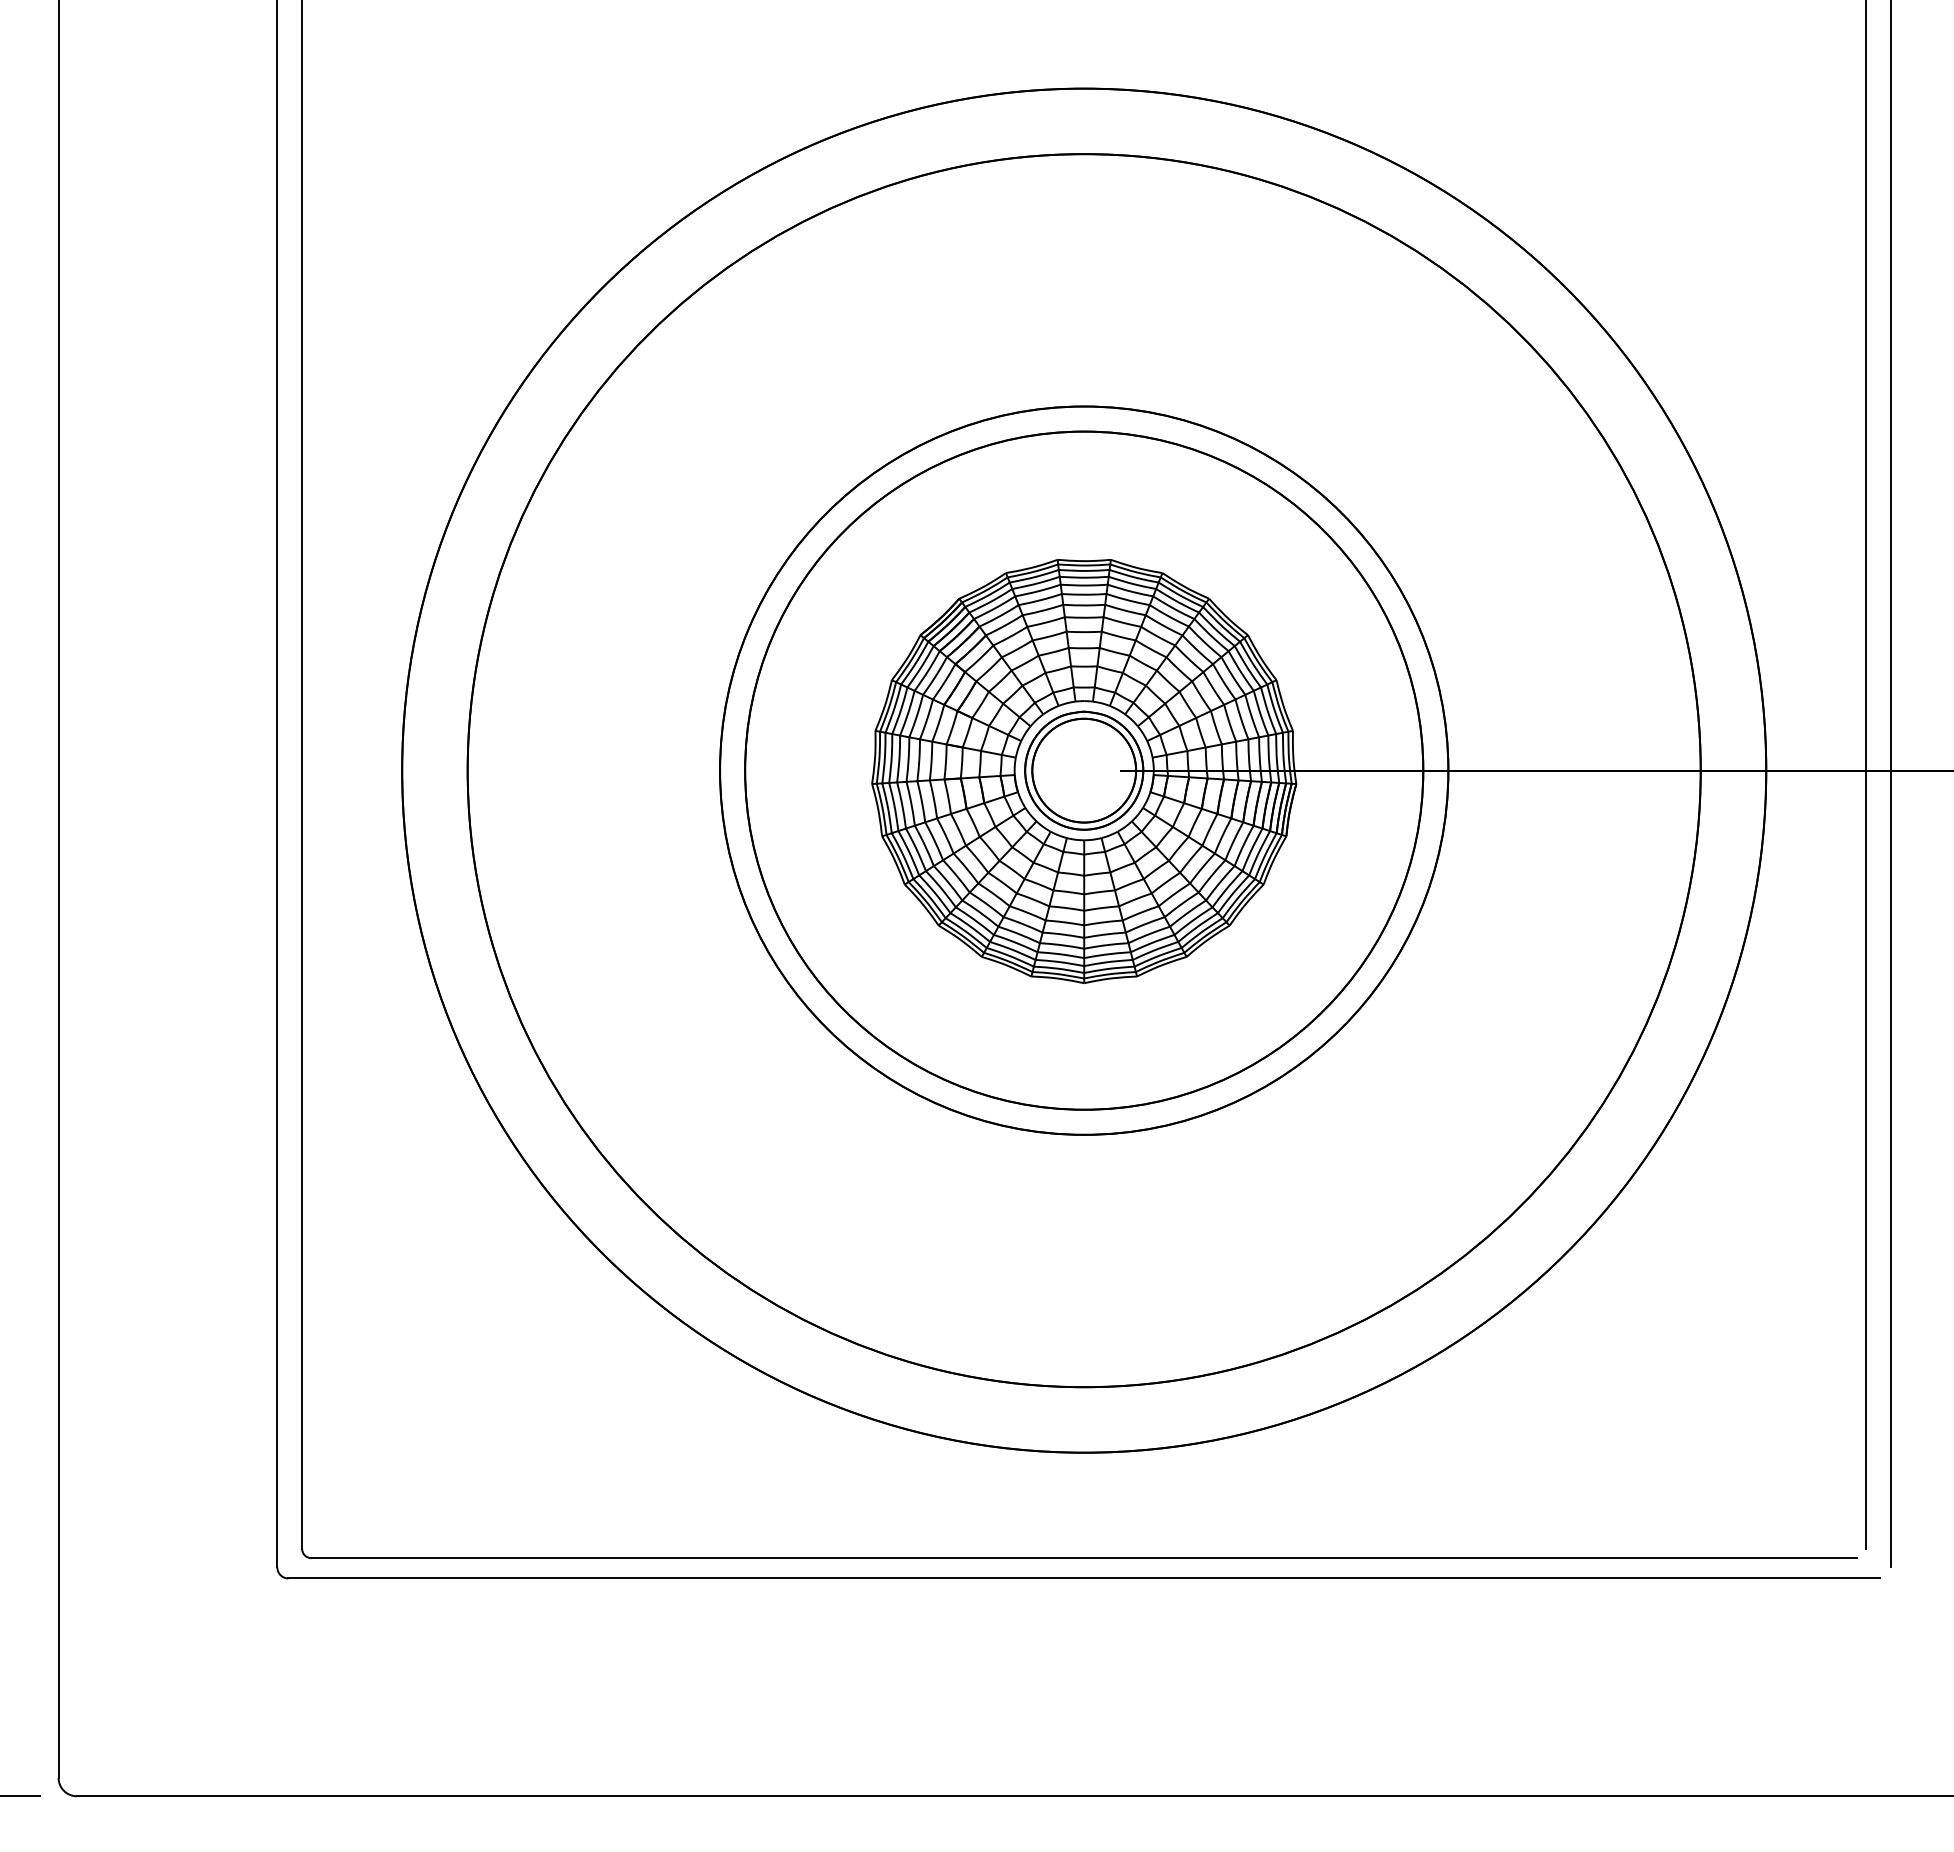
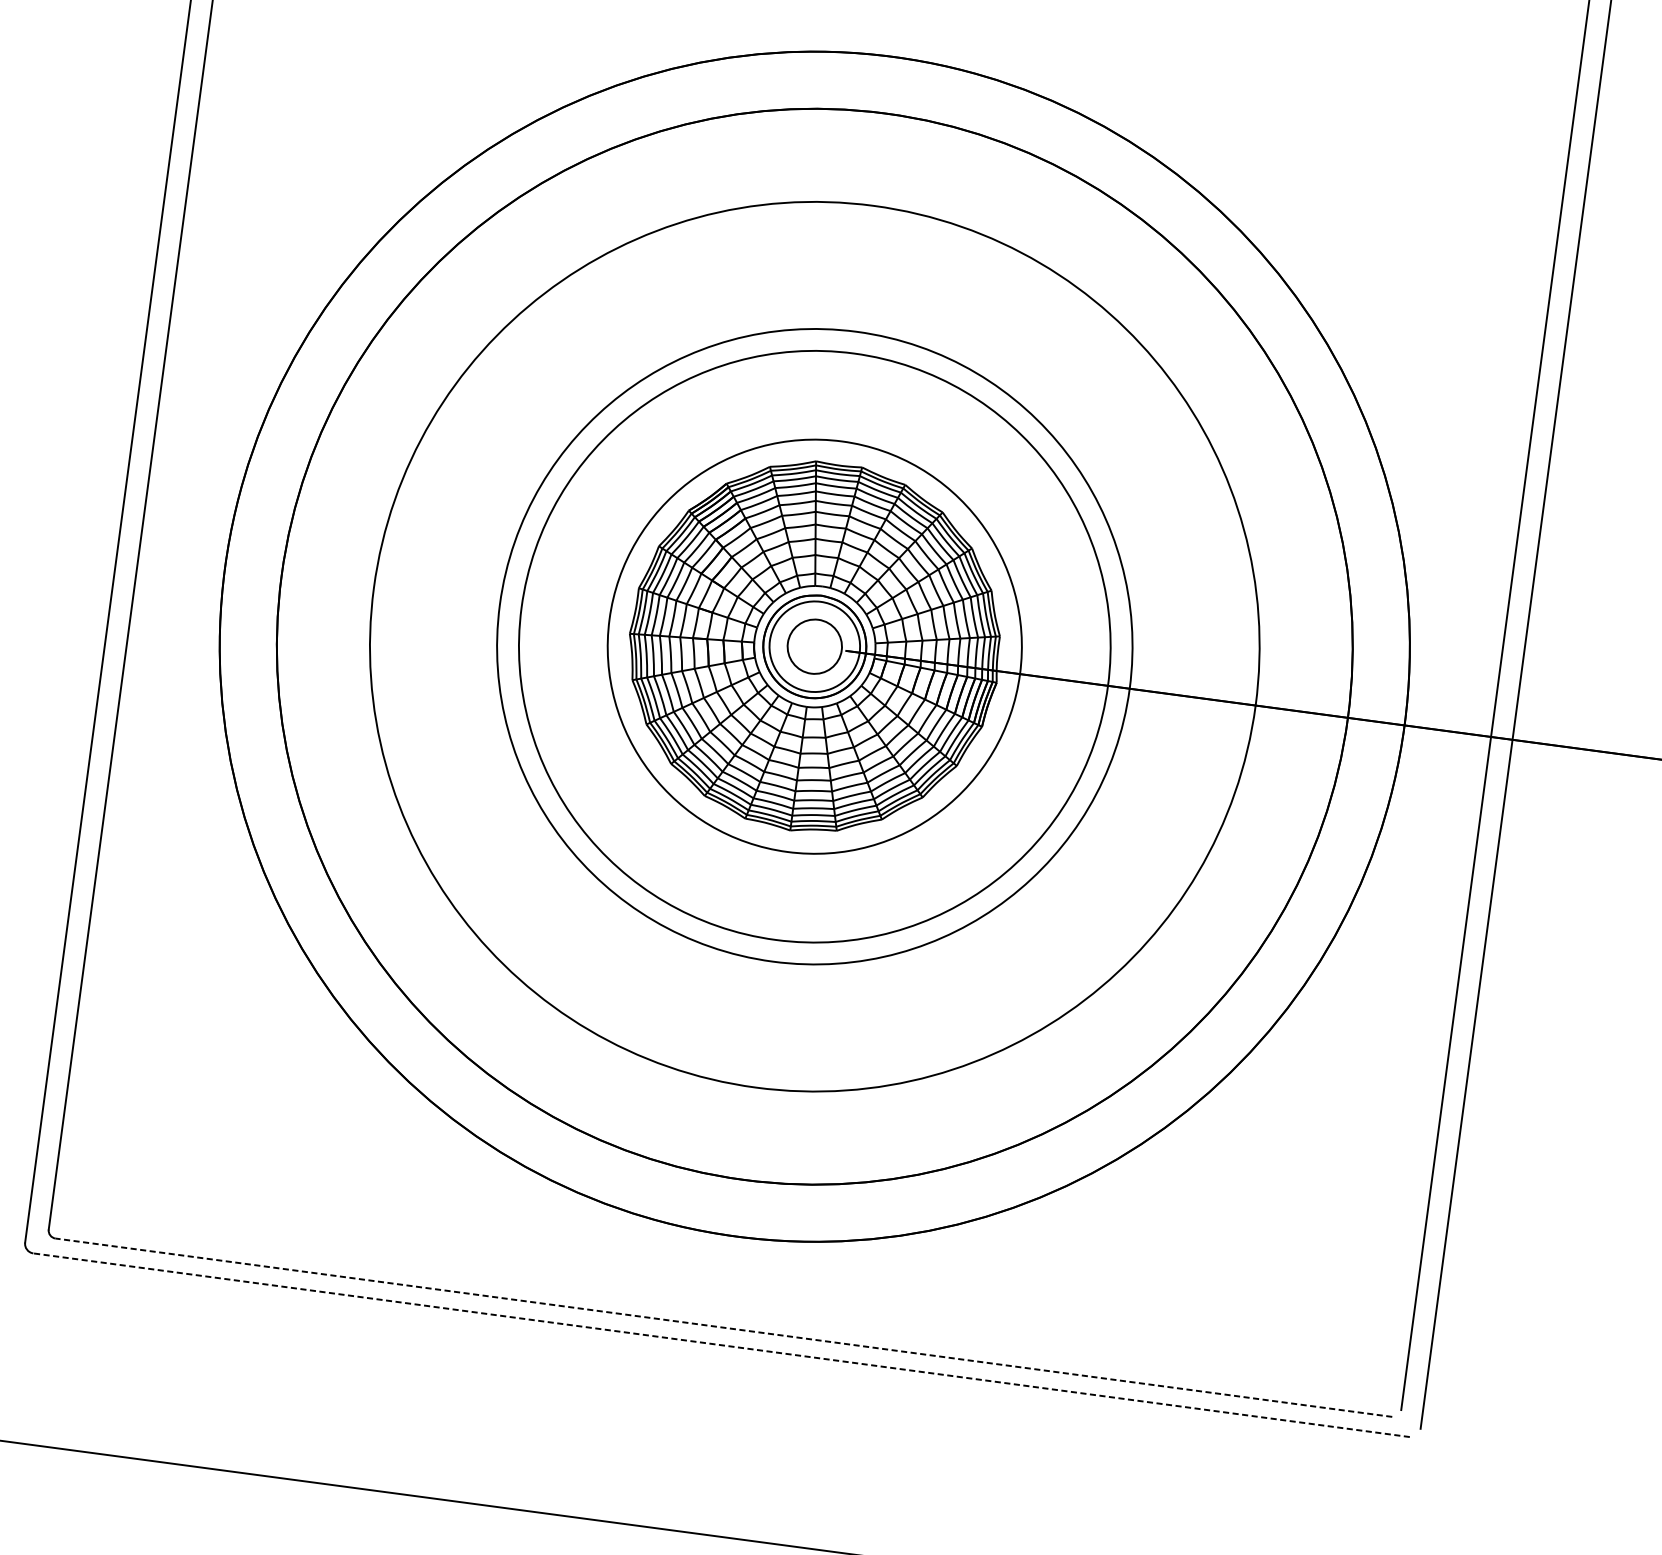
circle: (1084, 770) -> (815, 646), size x0.6
circle: (1084, 770) -> (815, 646), size x0.7
circle: (1084, 770) -> (815, 646), size x1.4
line: (1084, 1558) -> (724, 1328), solid -> dashed
line: (1084, 1578) -> (721, 1345), solid -> dashed

